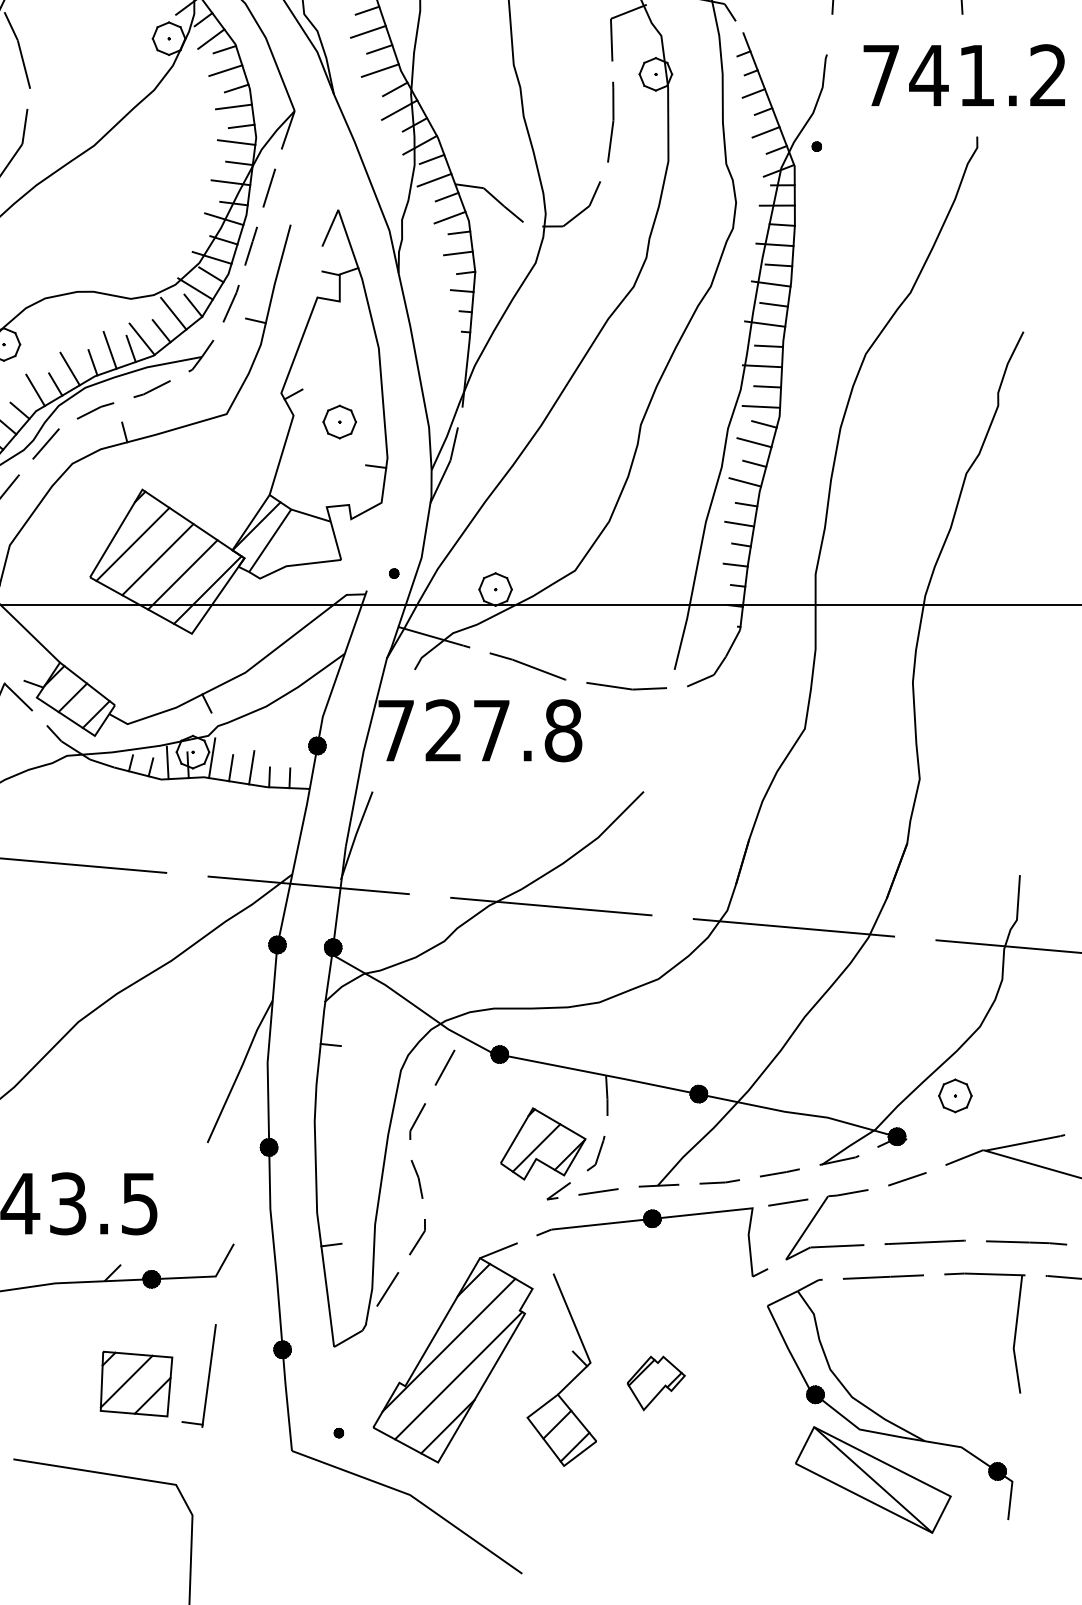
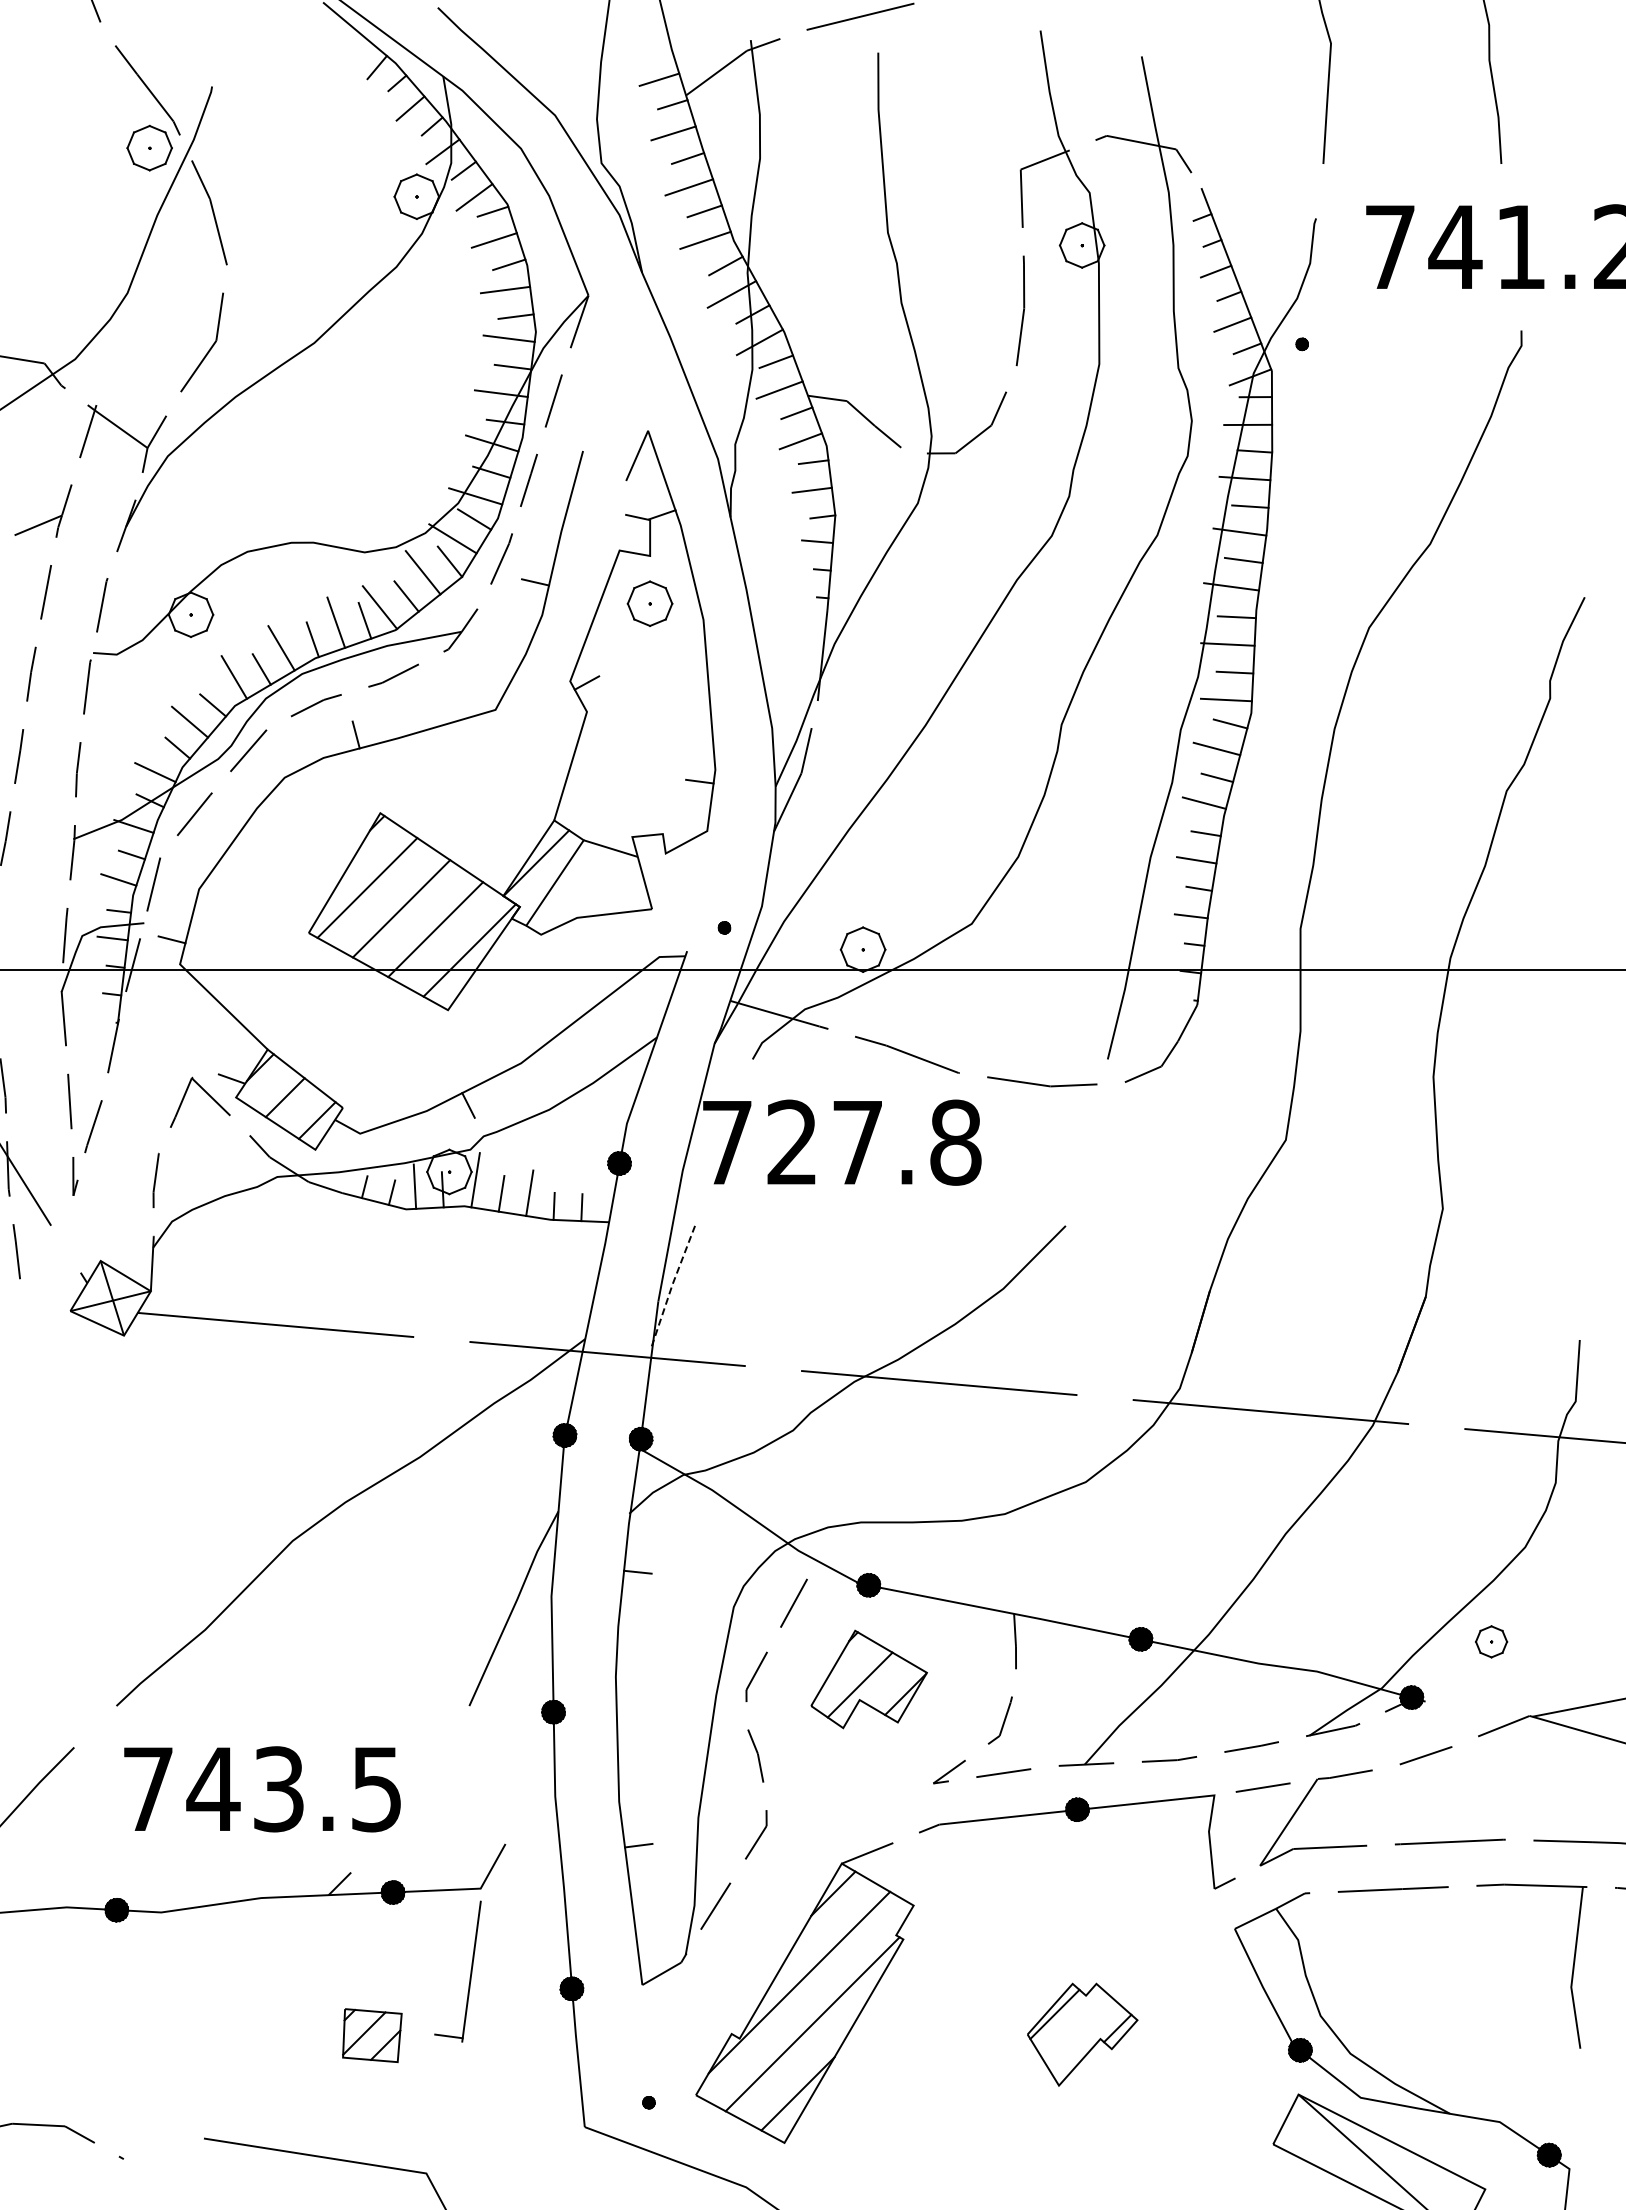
part: (339, 421) -> (649, 603), moved
line: (356, 835) -> (672, 1285), solid -> dashed
part: (955, 1095) -> (1491, 1641), size x0.7
part: (542, 1143) -> (868, 1679), moved
part: (208, 1375) -> (470, 1971), moved
part: (571, 1380) -> (967, 2030), removed
part: (136, 1383) -> (372, 2035), size x0.6
part: (656, 1383) -> (1082, 2034), size x1.4

